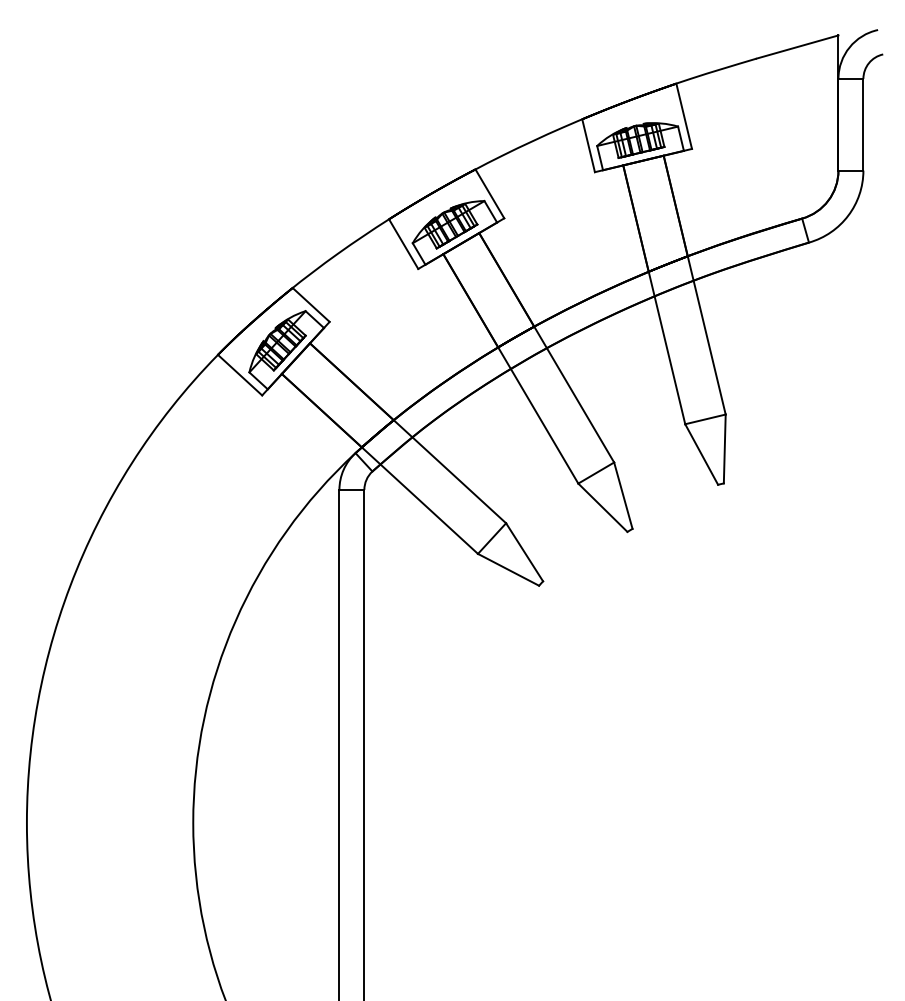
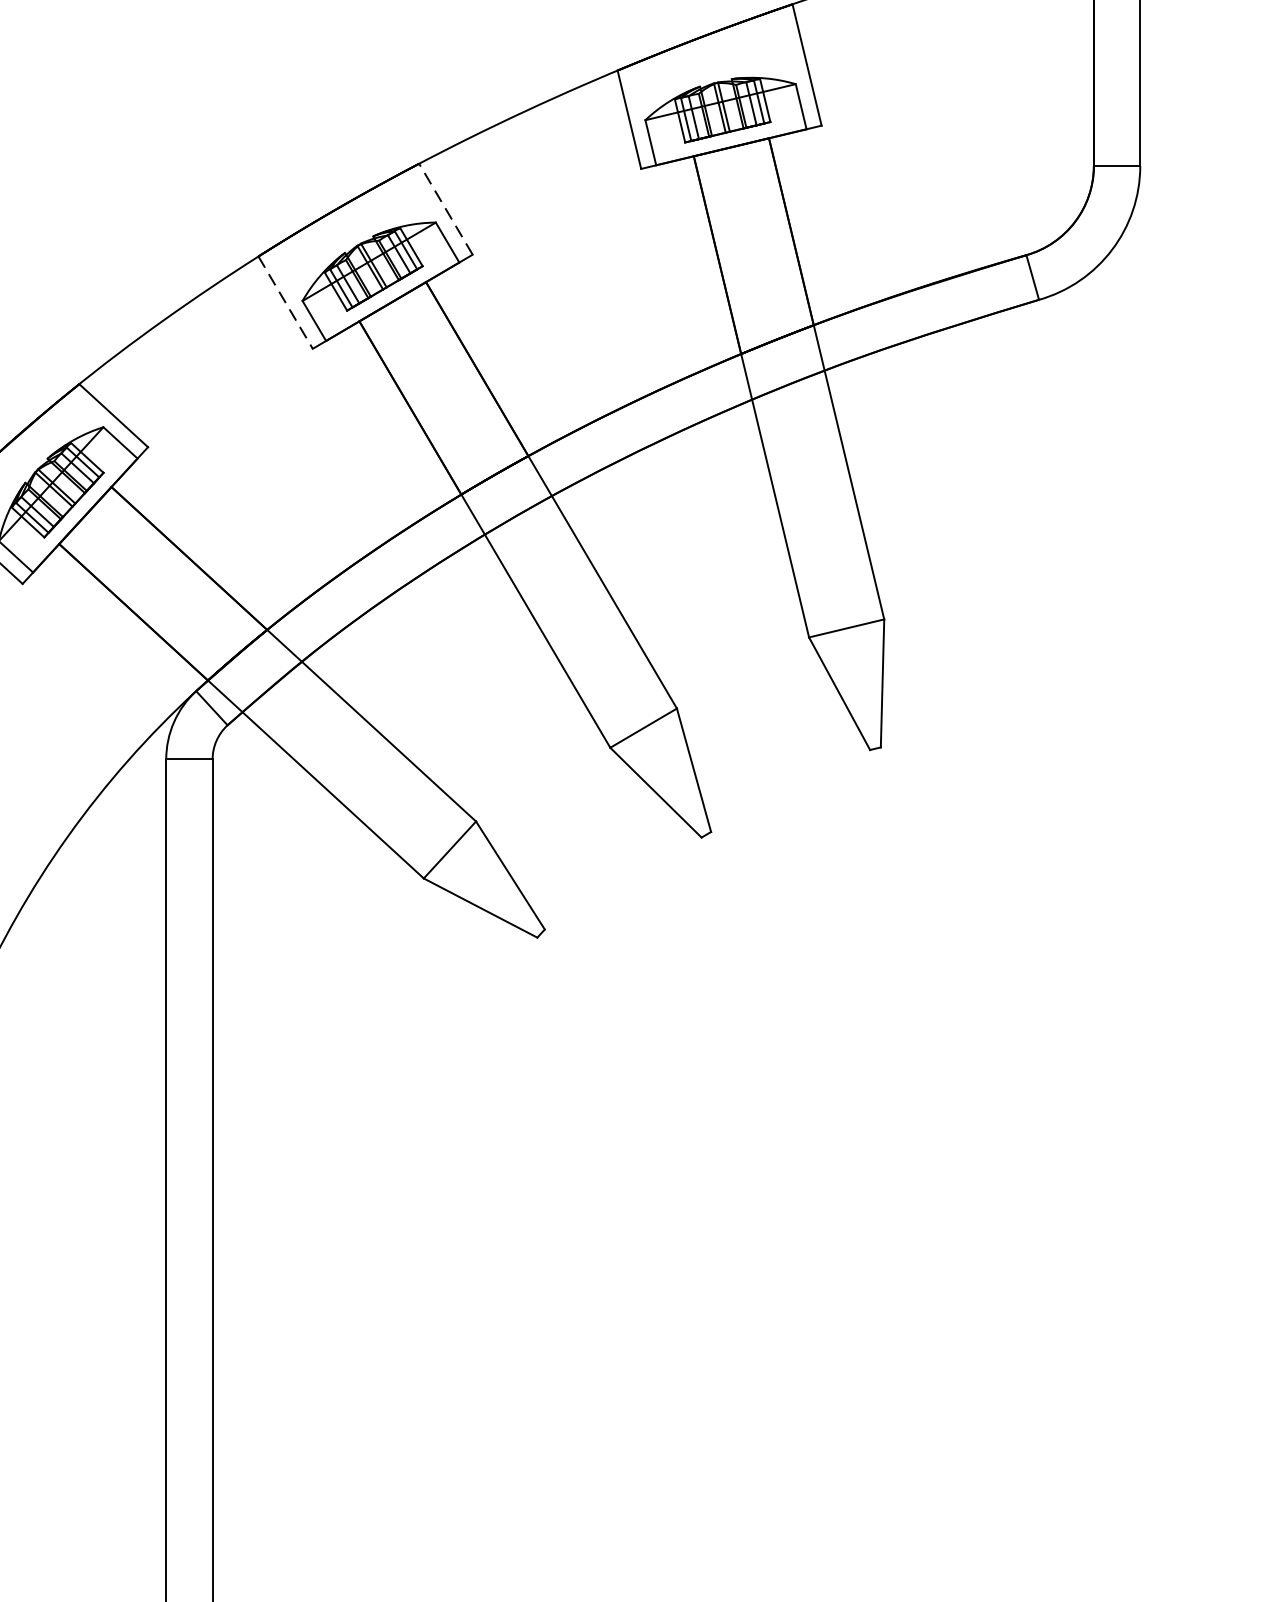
line: (489, 193) -> (445, 208), solid -> dashed
line: (403, 244) -> (285, 303), solid -> dashed

